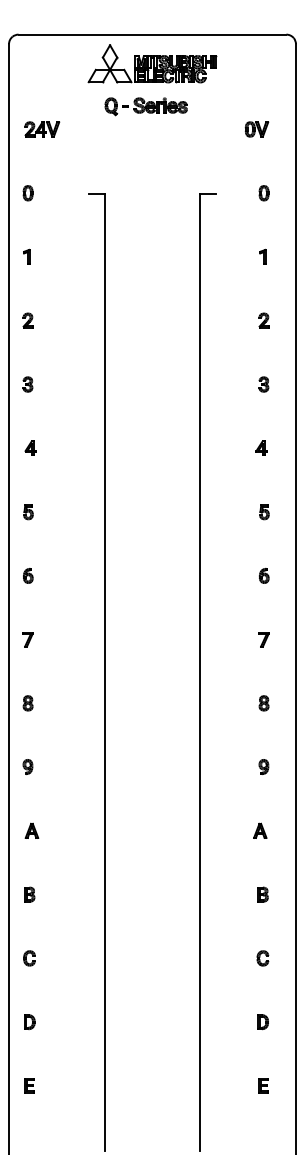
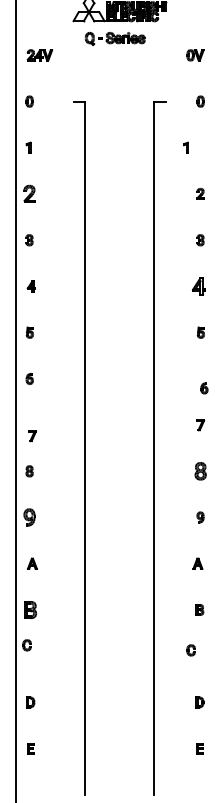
part: (262, 256) -> (185, 147), moved
part: (27, 320) -> (29, 193), size x1.6
part: (261, 447) -> (198, 285), size x1.6
part: (263, 575) -> (203, 388), moved
part: (27, 639) -> (32, 435), moved
part: (263, 703) -> (200, 471), size x1.6
part: (27, 766) -> (29, 517), size x1.6
part: (29, 894) -> (30, 609), size x1.6
part: (29, 958) -> (27, 645), moved
part: (262, 958) -> (190, 650), moved

